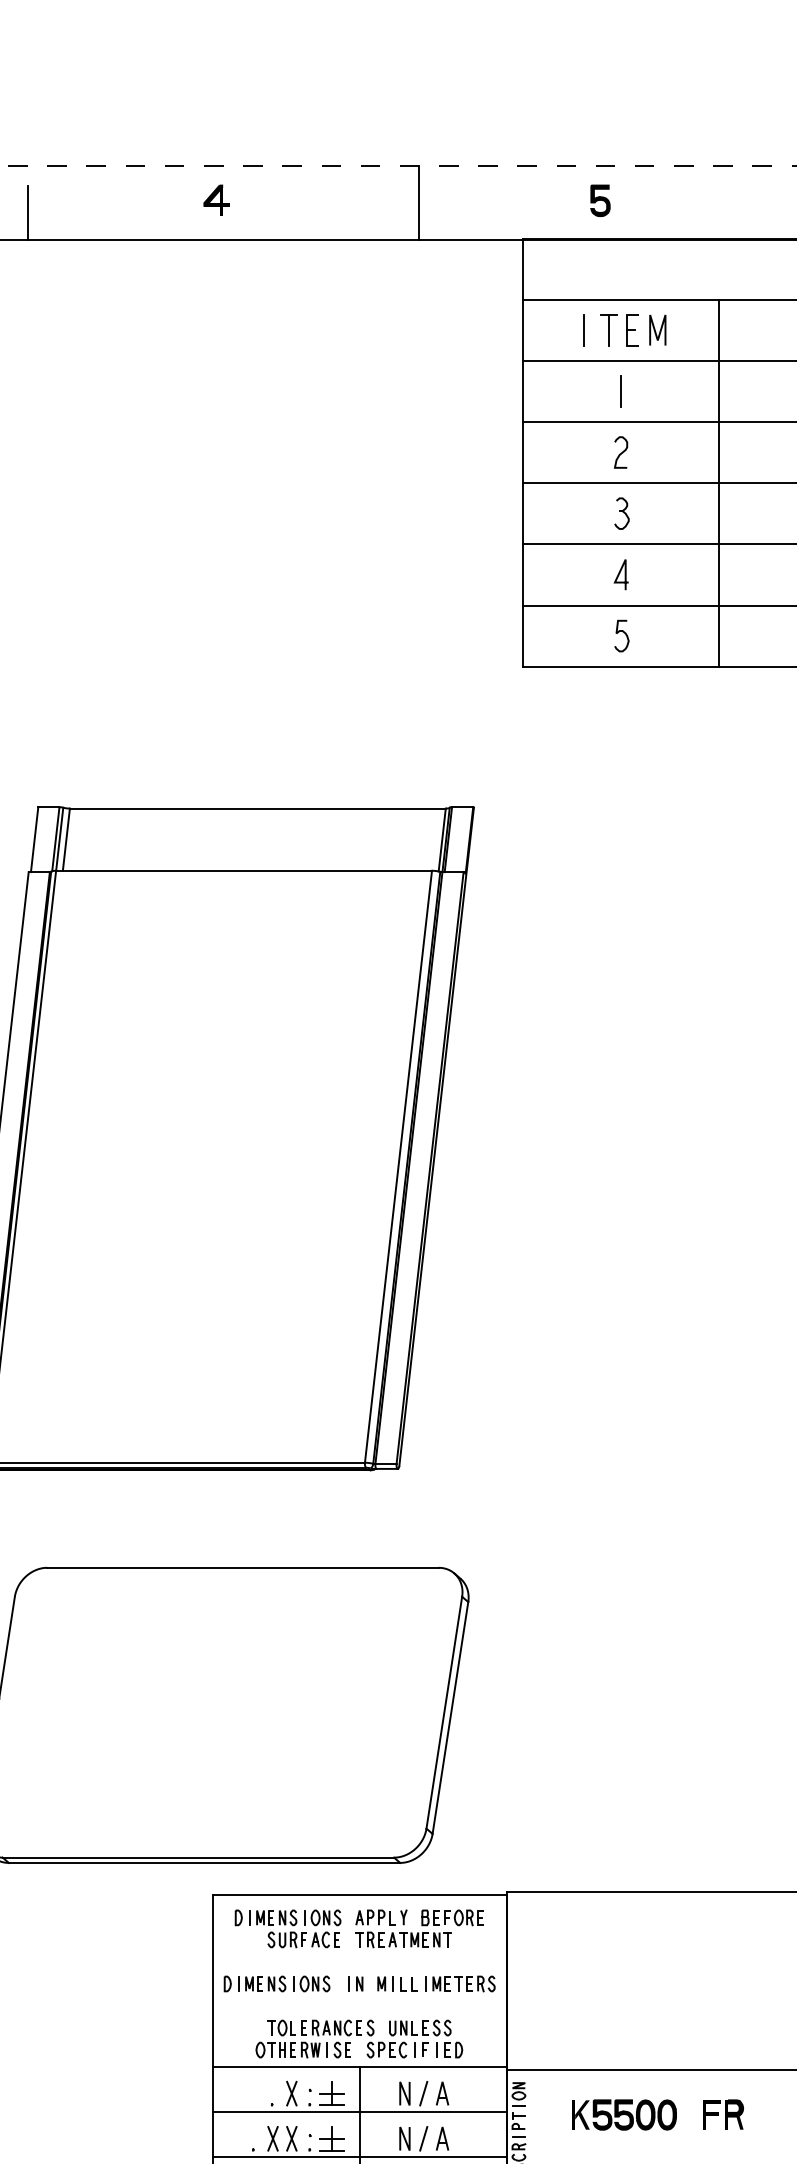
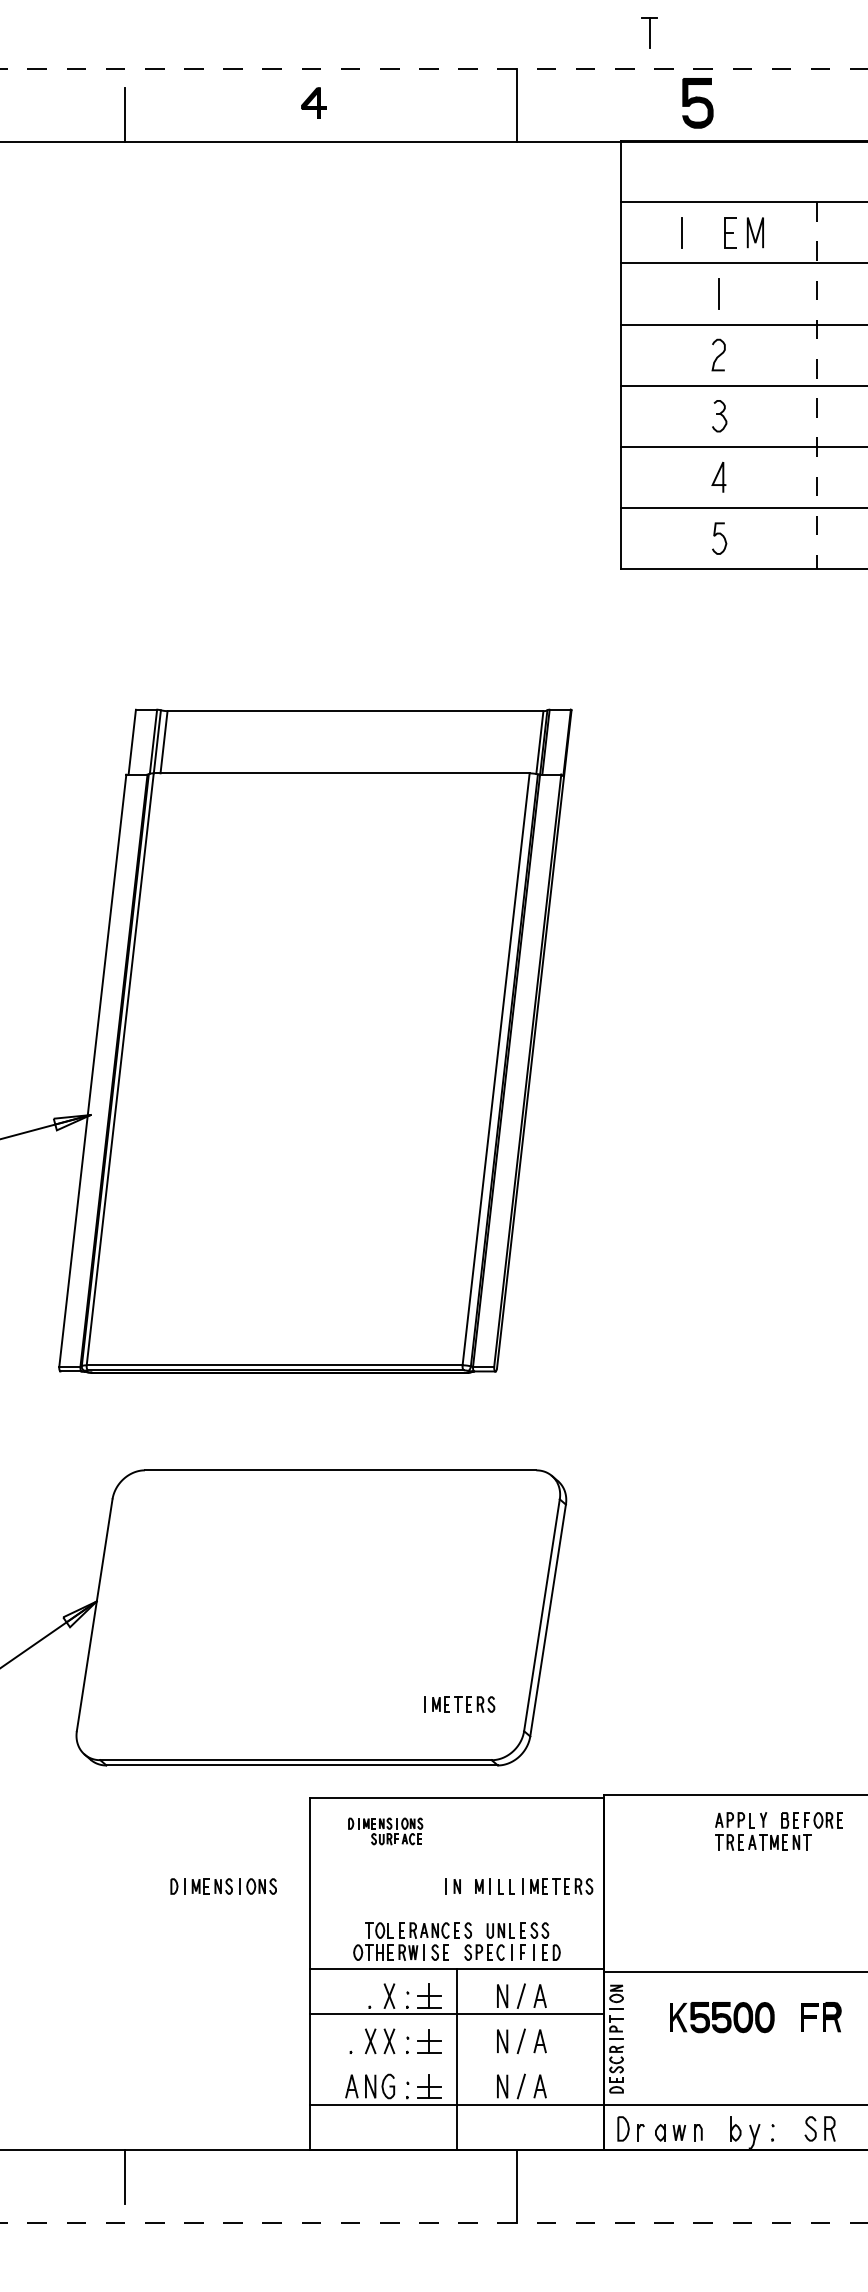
part: (600, 200) -> (698, 103), size x1.6
part: (608, 329) -> (649, 32), moved
line: (718, 483) -> (816, 386), solid -> dashed
part: (361, 1801) -> (459, 1704), added
part: (287, 1928) -> (385, 1831), size x0.7
part: (418, 1928) -> (778, 1831), moved
part: (276, 1983) -> (223, 1886), moved
line: (359, 2156) -> (457, 2059), removed

